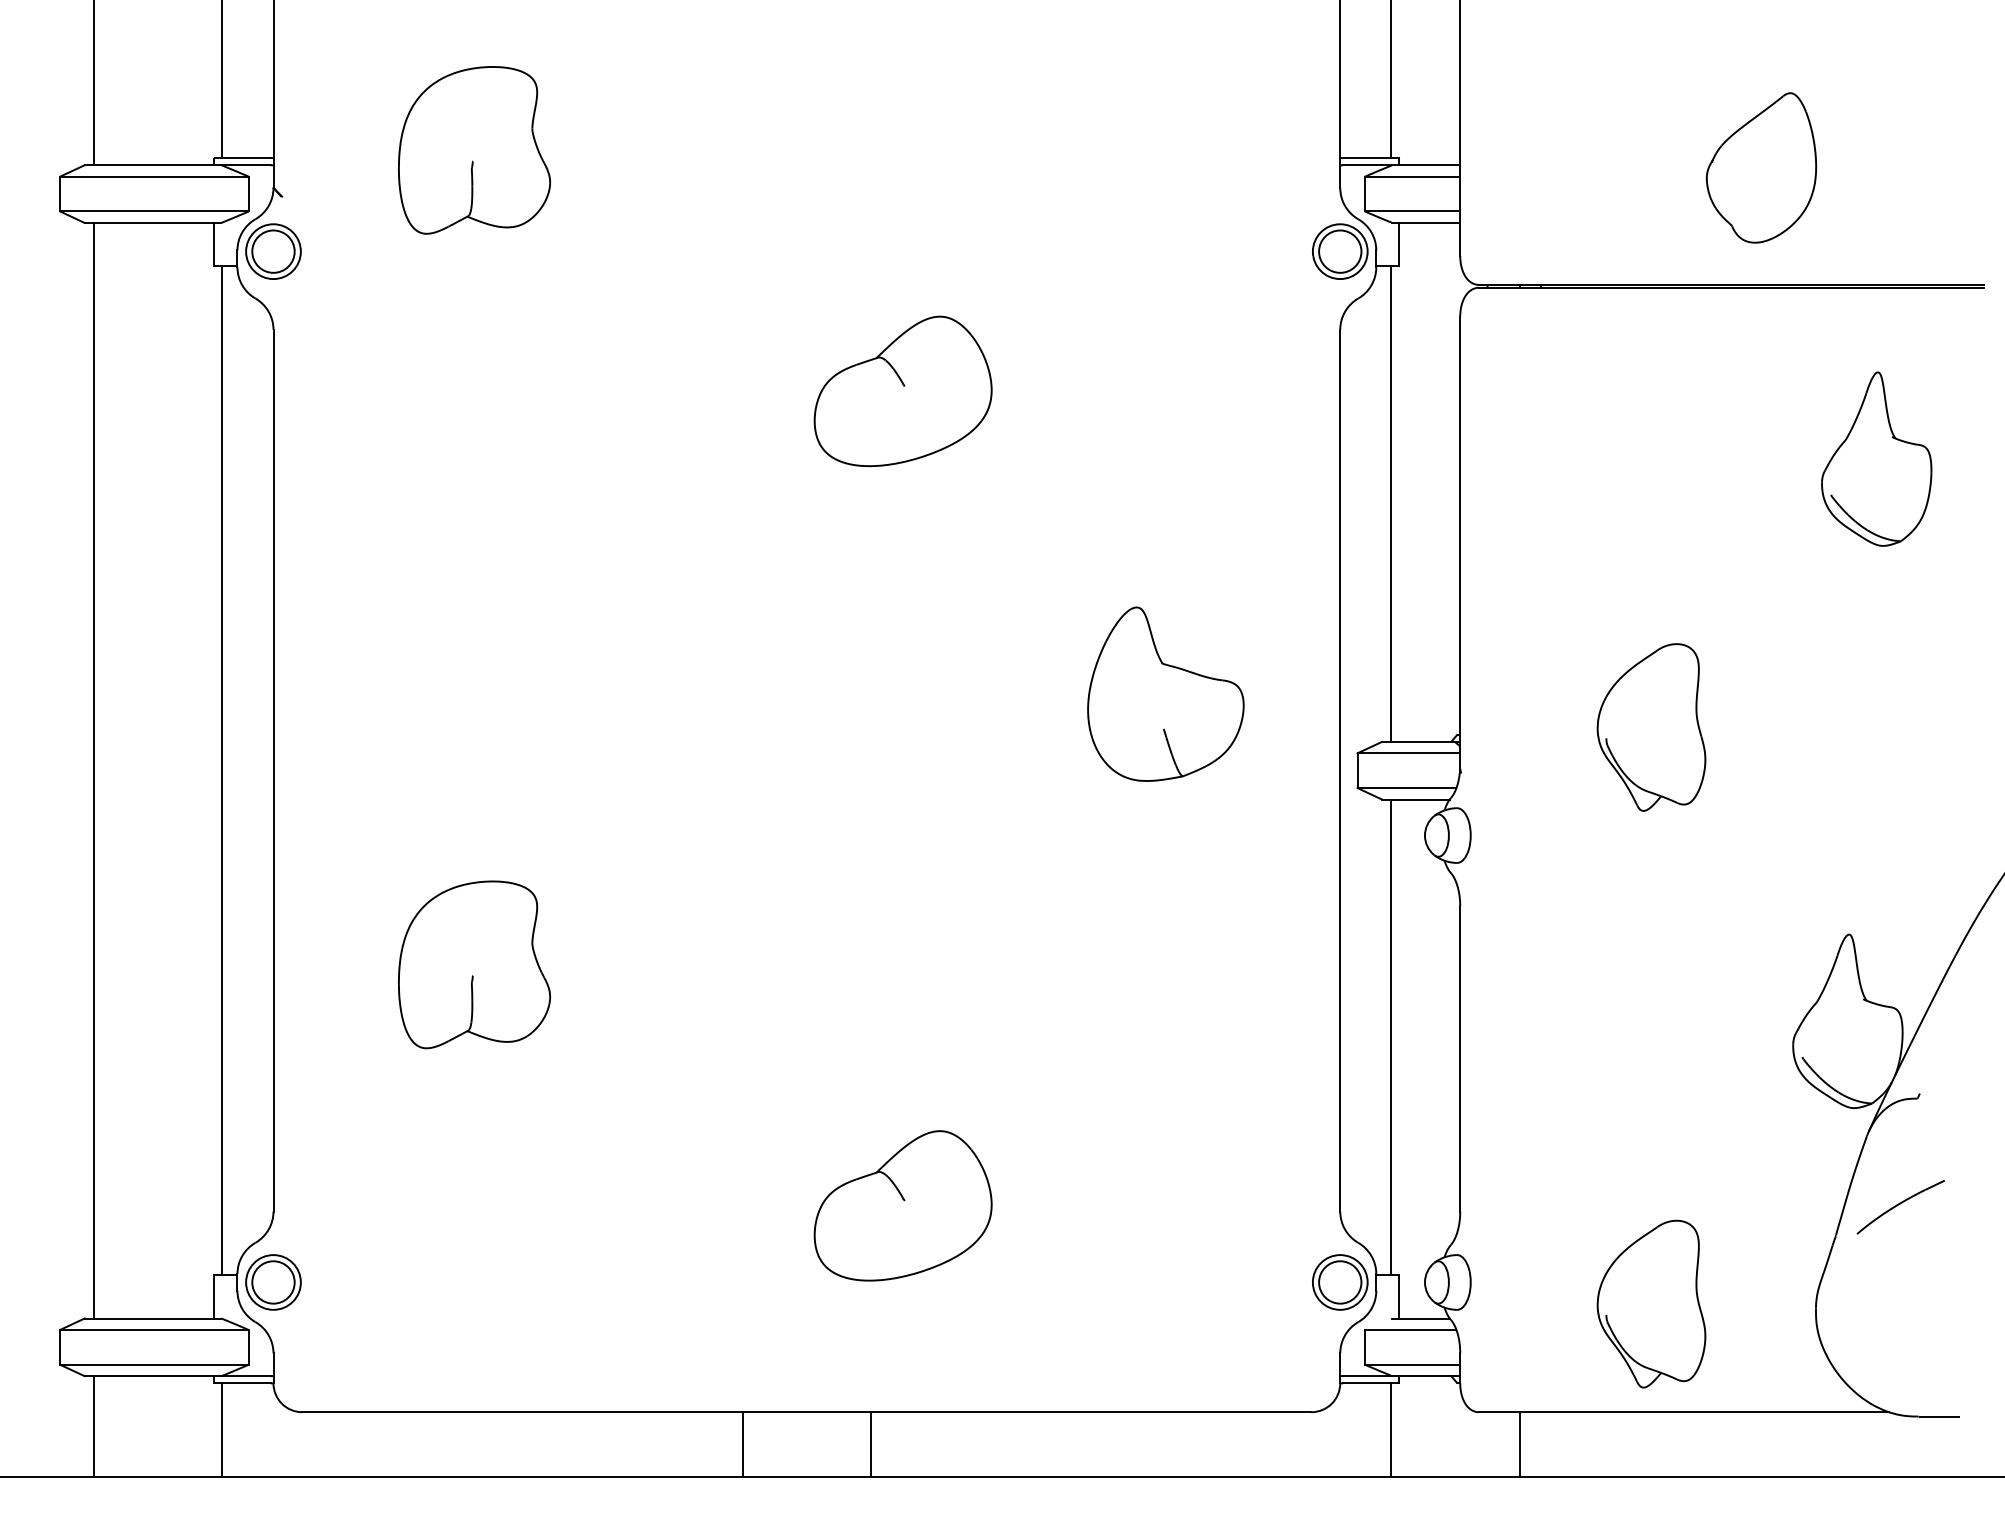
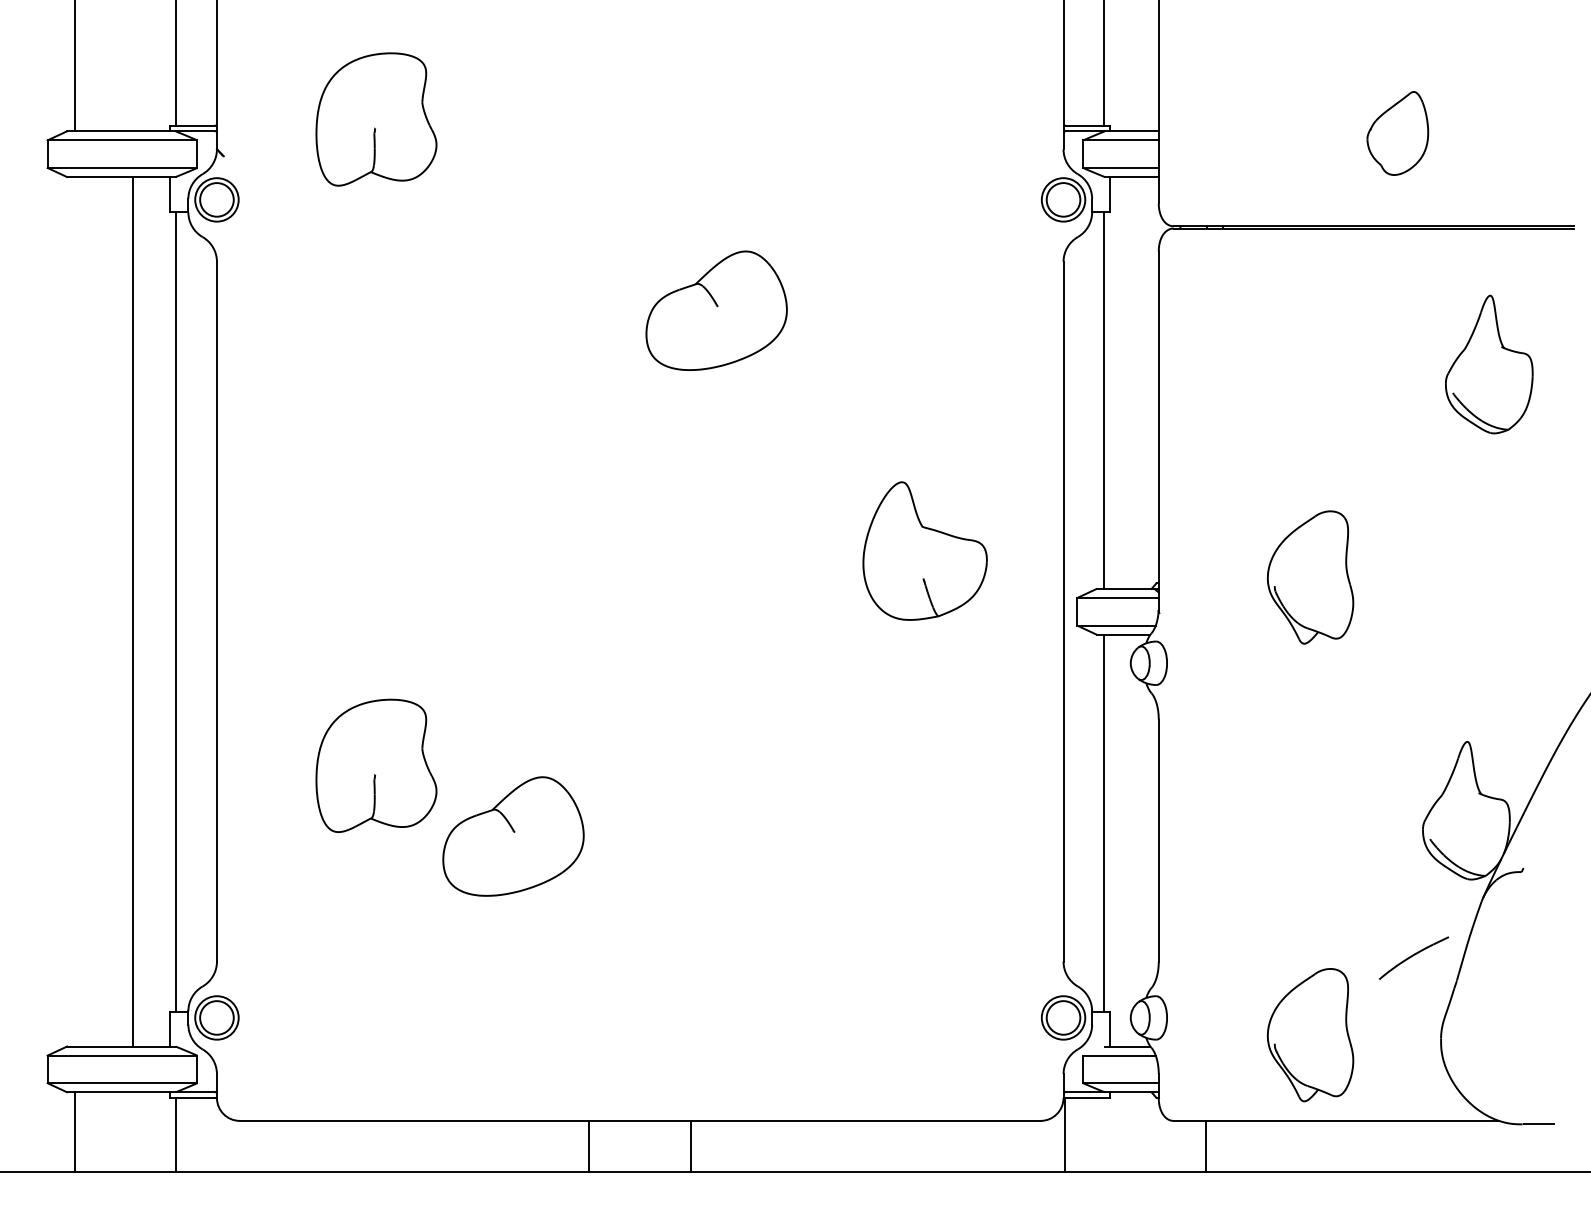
part: (1761, 167) -> (1397, 133), size x0.7
line: (94, 770) -> (133, 611), moved
part: (902, 1205) -> (512, 836), moved
part: (1900, 1207) -> (1413, 958), moved
line: (1391, 1430) -> (1065, 1135), moved

